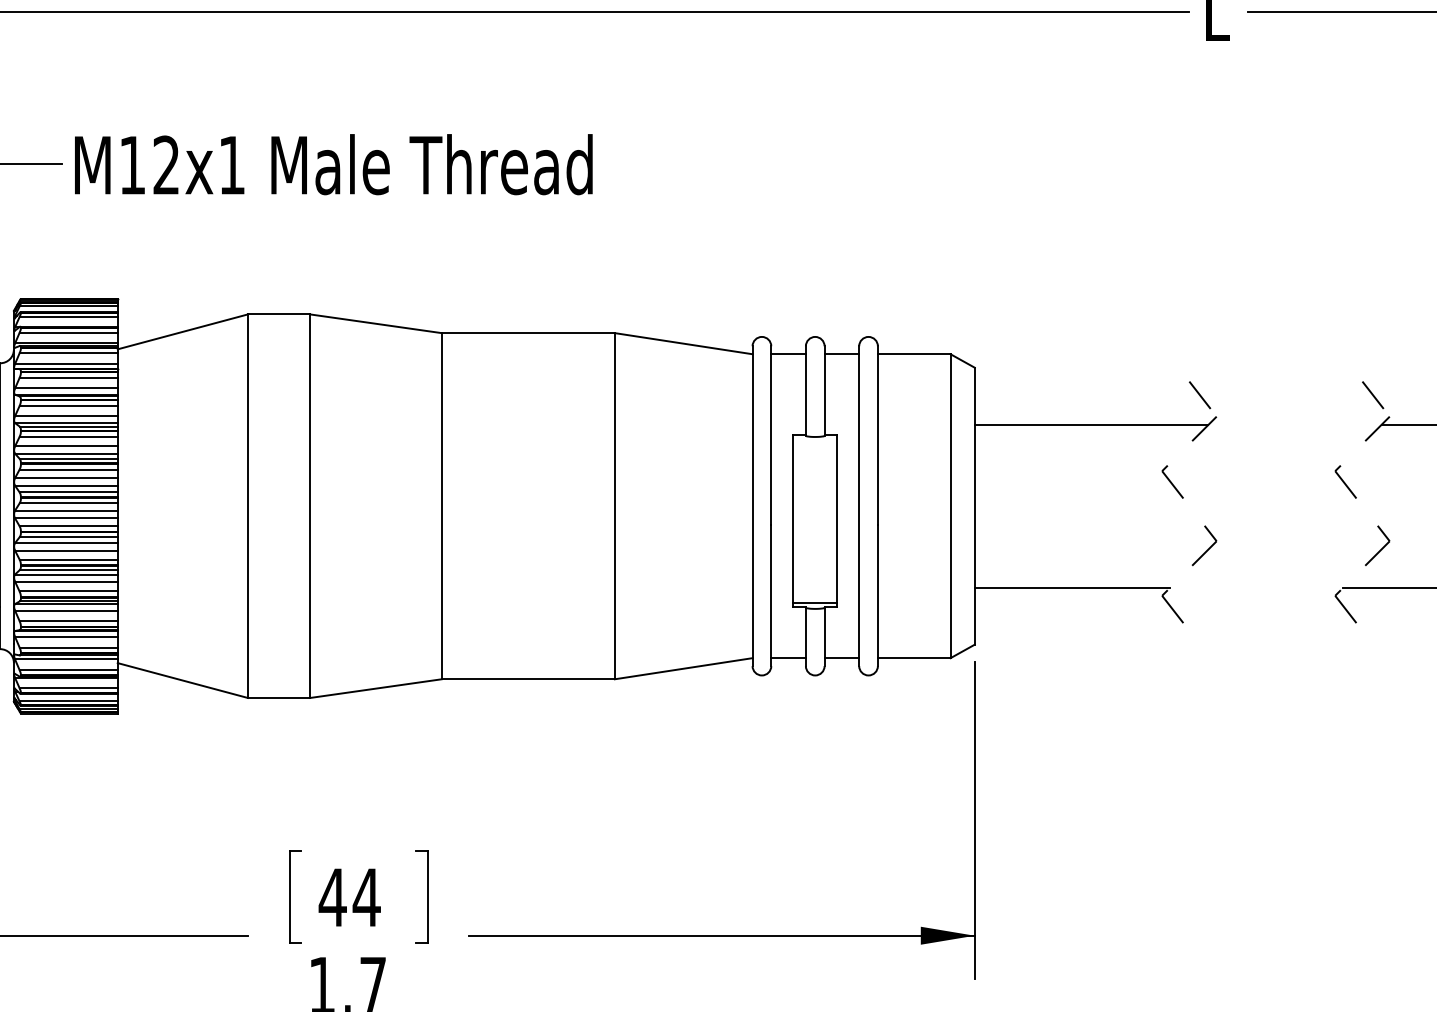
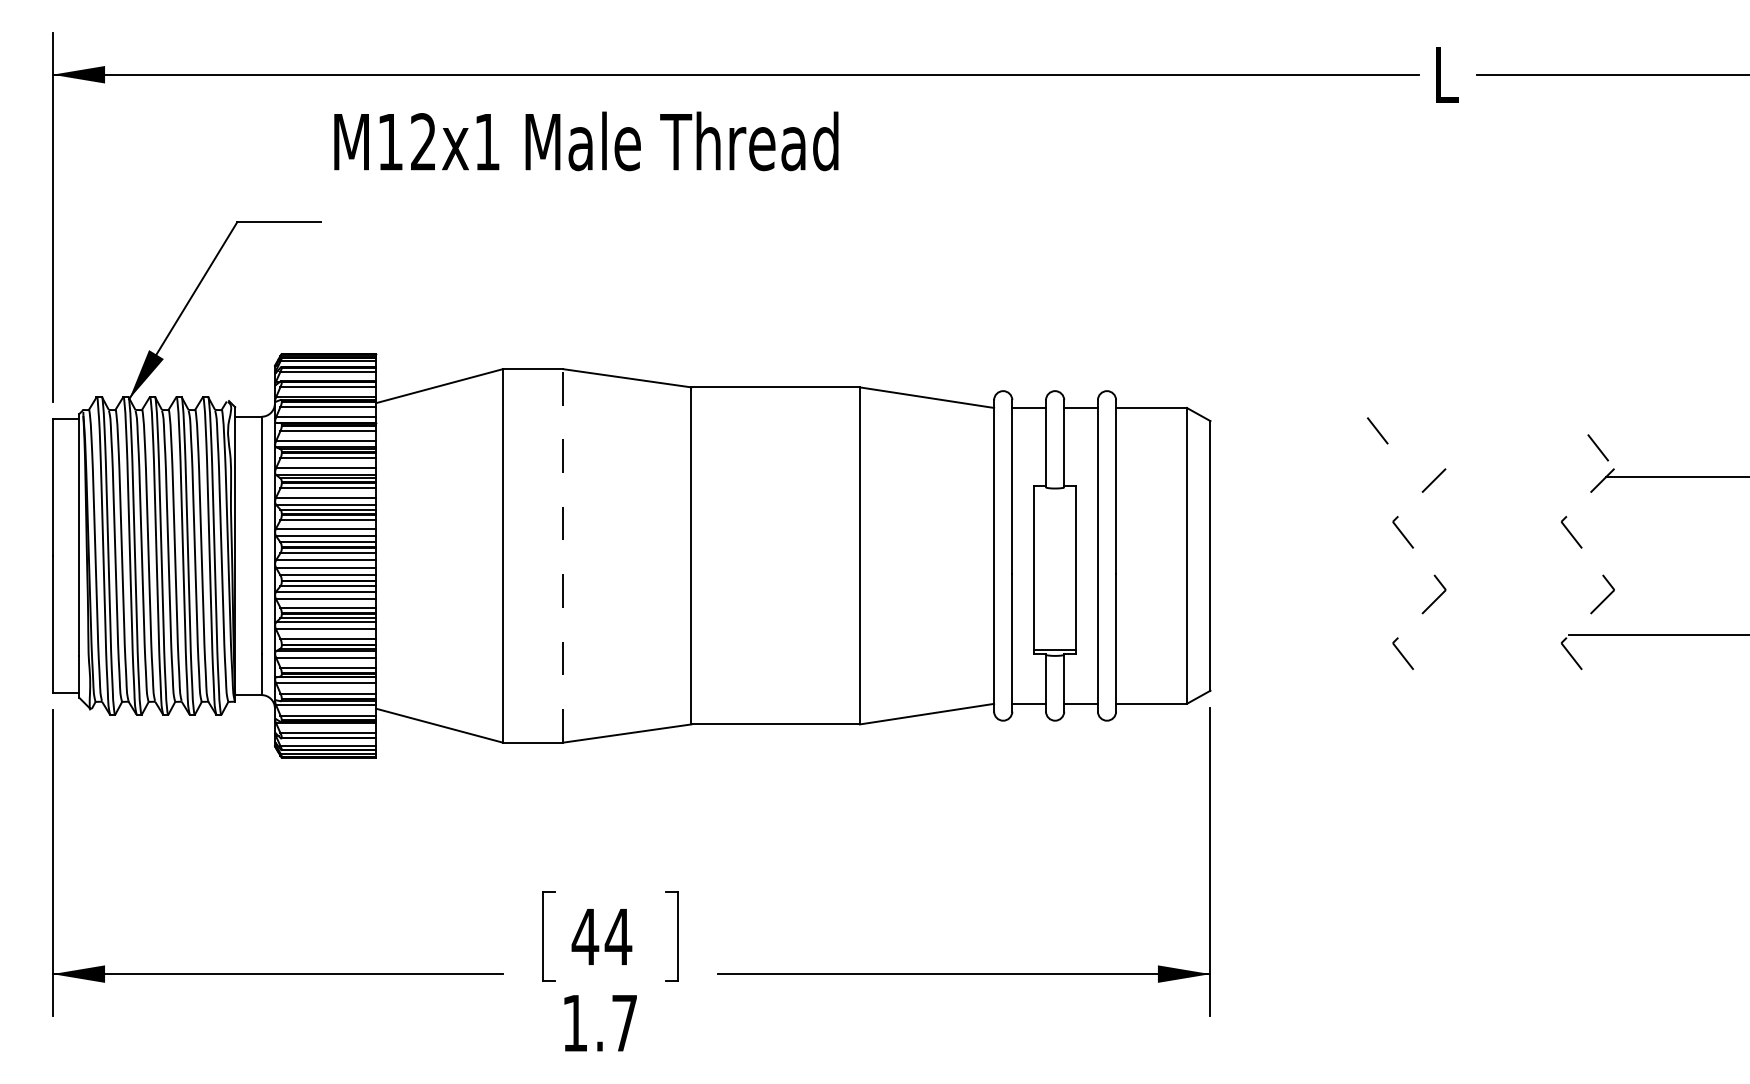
text: (333, 164) -> (586, 141), moved
line: (1199, 394) -> (1377, 430), moved
line: (1090, 424) -> (1323, 476), removed
line: (310, 505) -> (563, 555), solid -> dashed
line: (1072, 587) -> (1305, 635), removed

